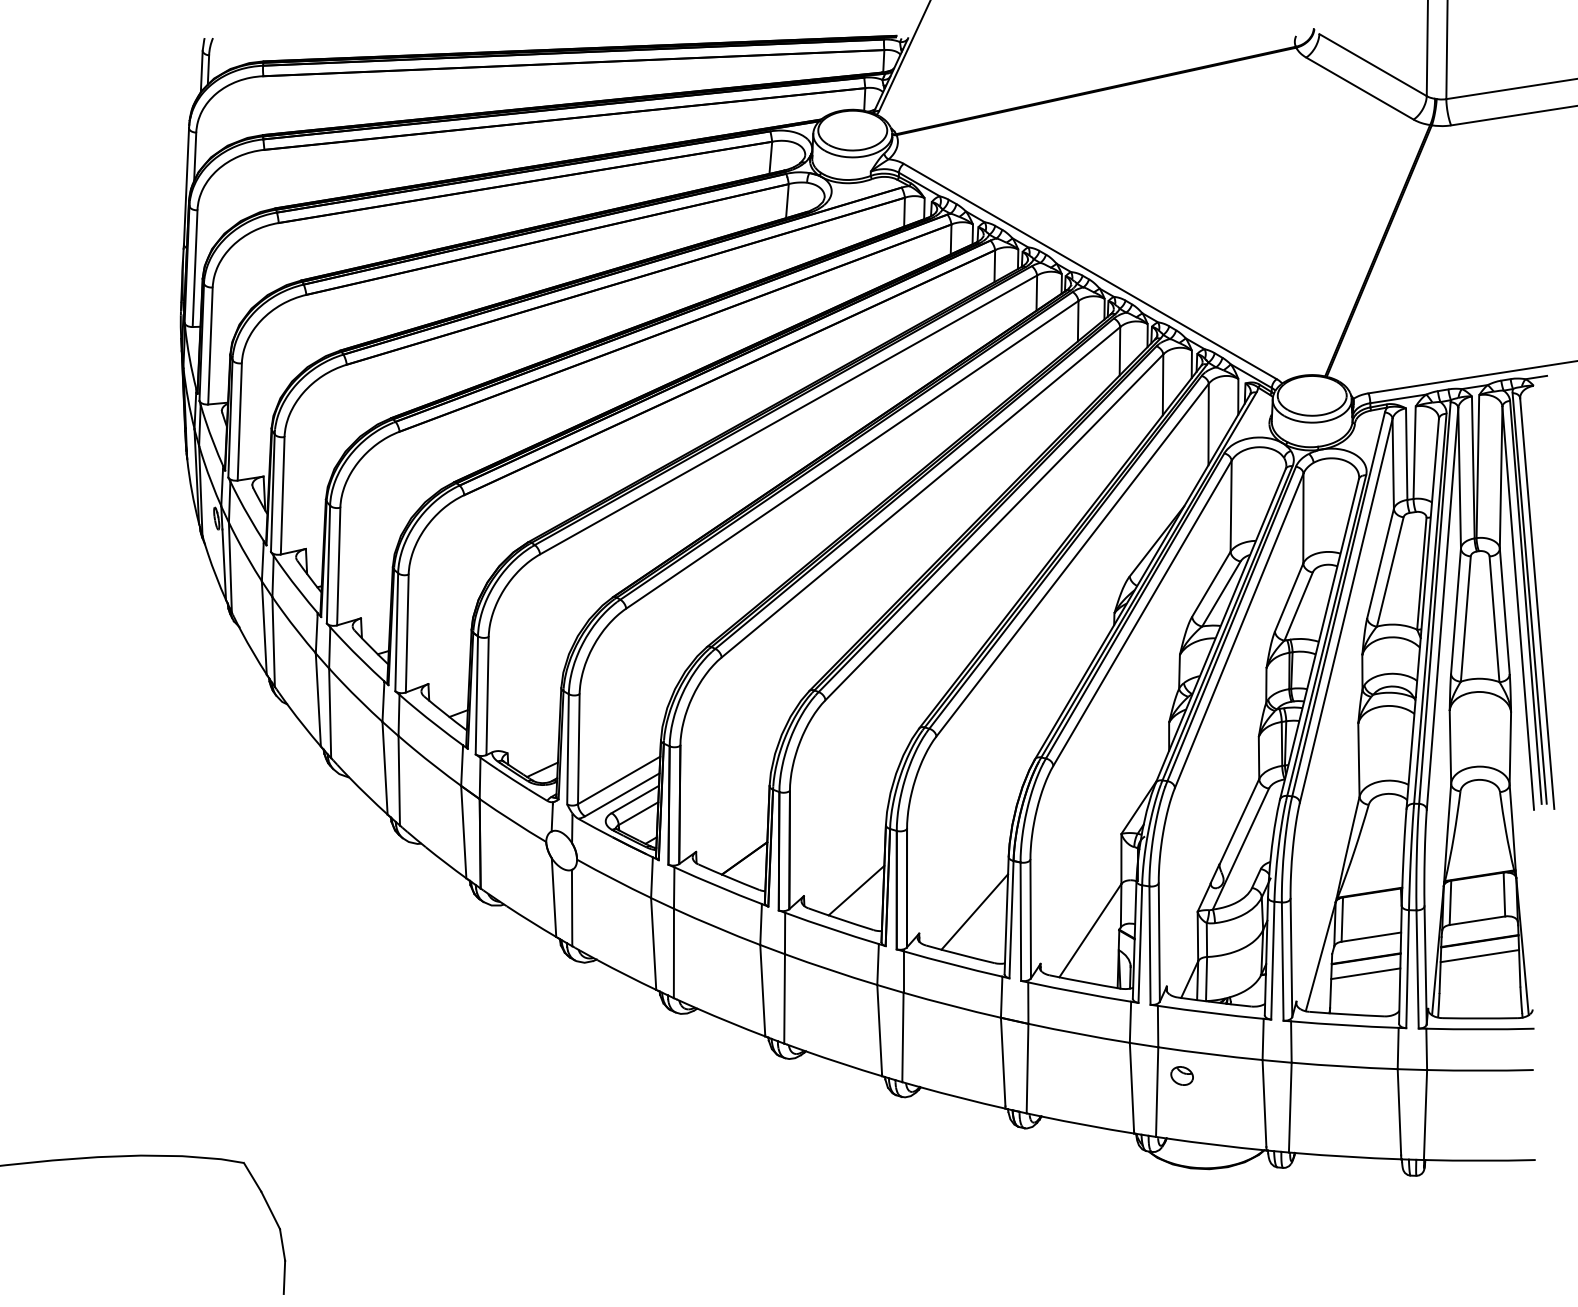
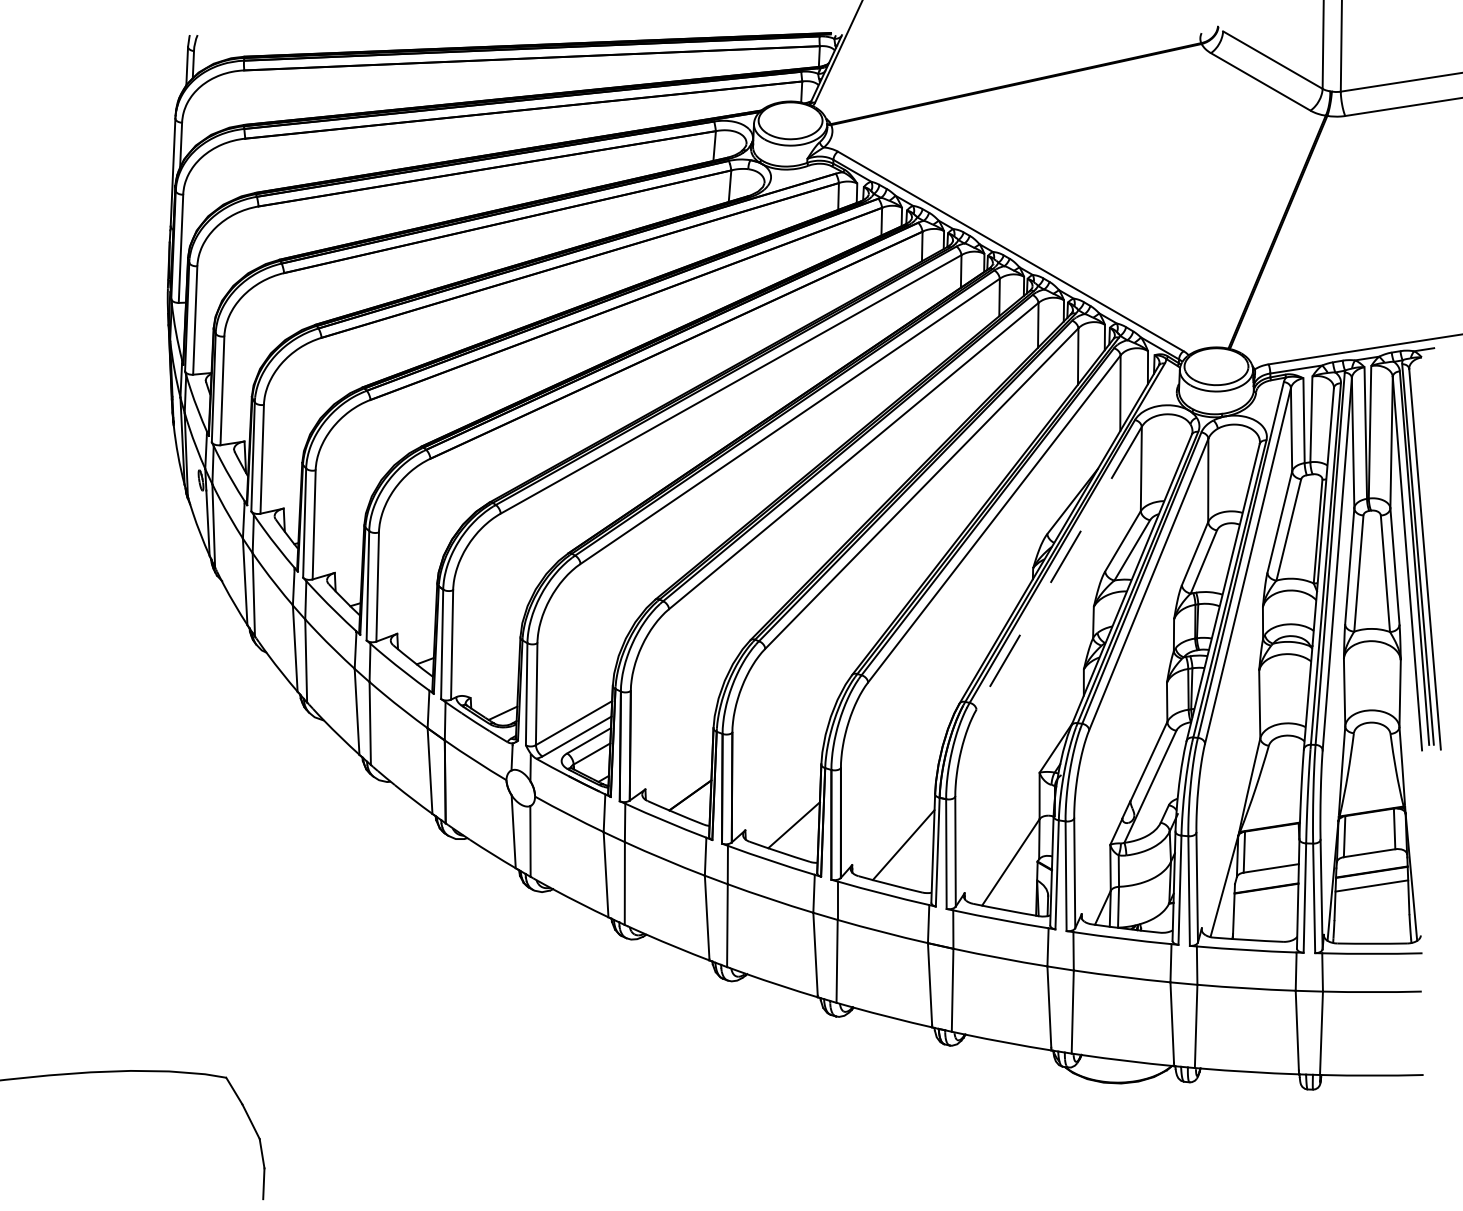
line: (1142, 613) -> (1059, 568), solid -> dashed
line: (1365, 973) -> (1265, 902), removed
part: (1181, 1075) -> (1095, 996), removed

